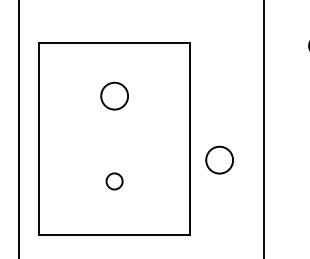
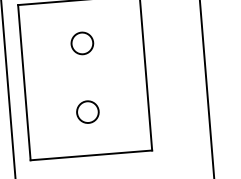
circle: (219, 159) -> (170, 87), removed
circle: (114, 181) -> (87, 112), size x1.67

